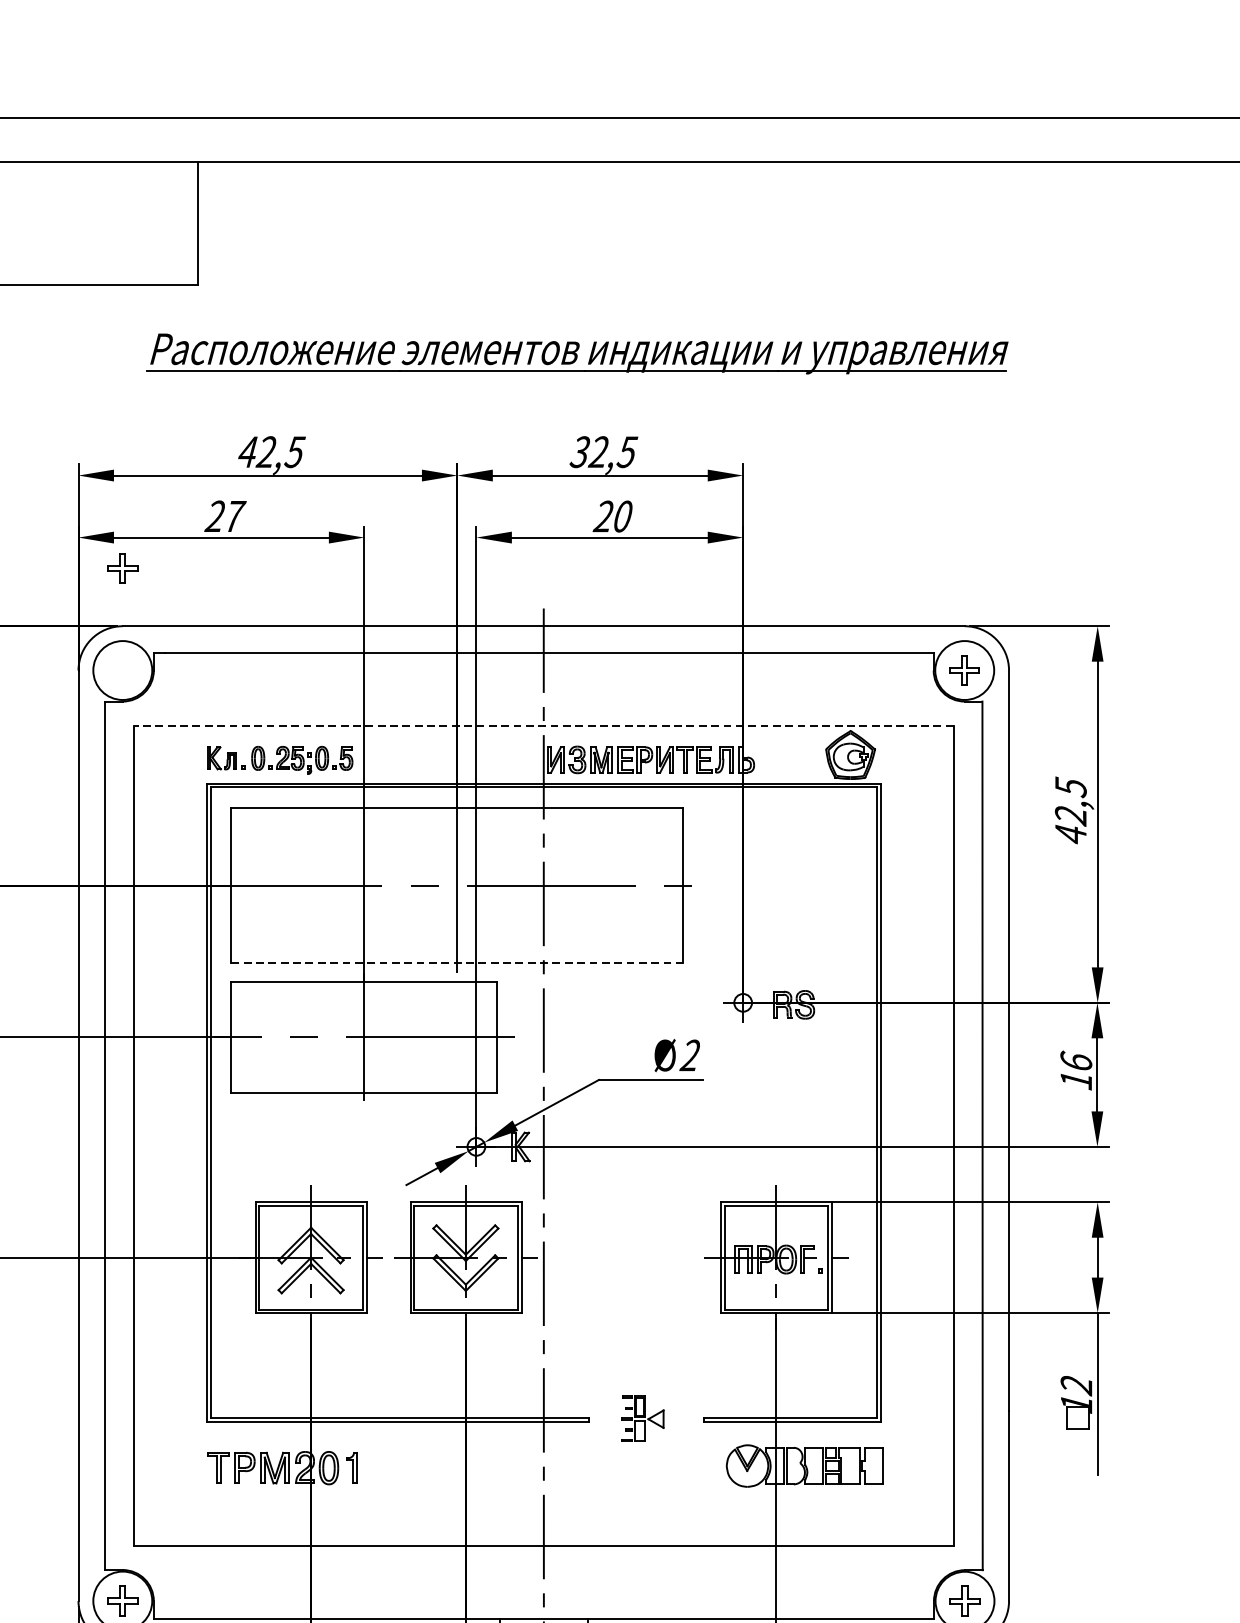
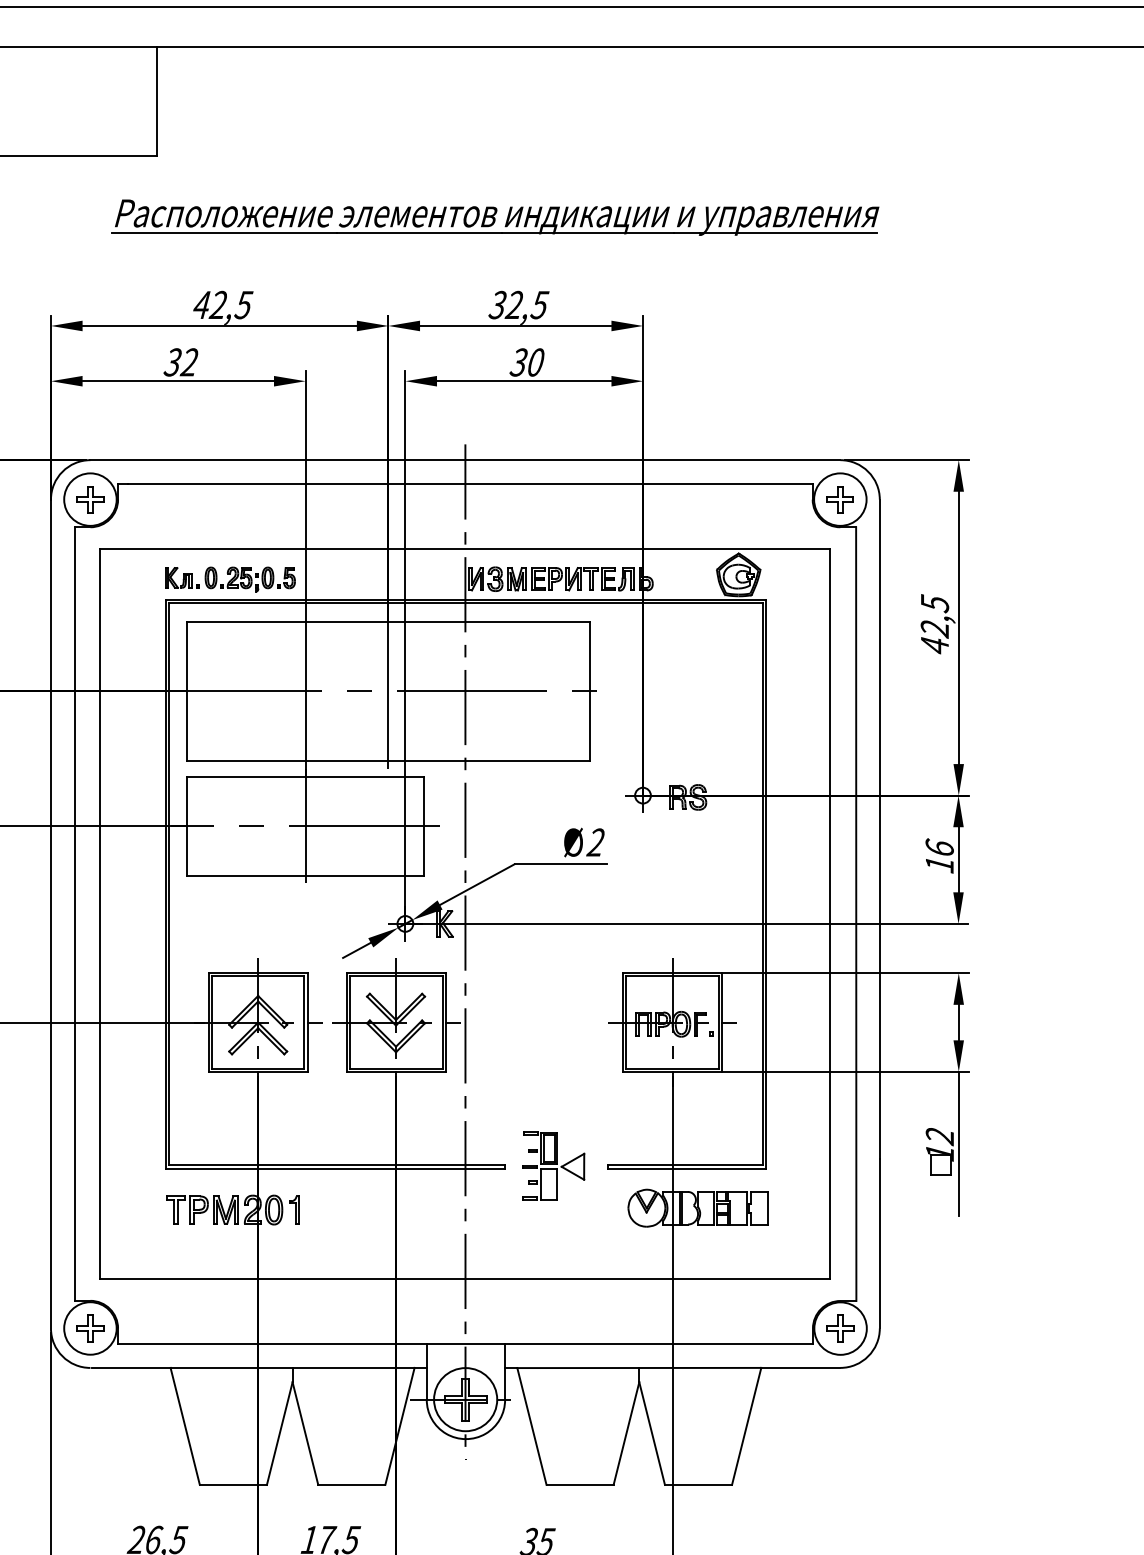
text: (225, 516) -> (181, 362), 27 -> 32
text: (603, 516) -> (518, 362), 20 -> 30
part: (122, 568) -> (90, 499), moved
line: (542, 725) -> (464, 548), dashed -> solid
line: (457, 963) -> (388, 760), dashed -> solid
part: (642, 1418) -> (553, 1165), size x1.67

